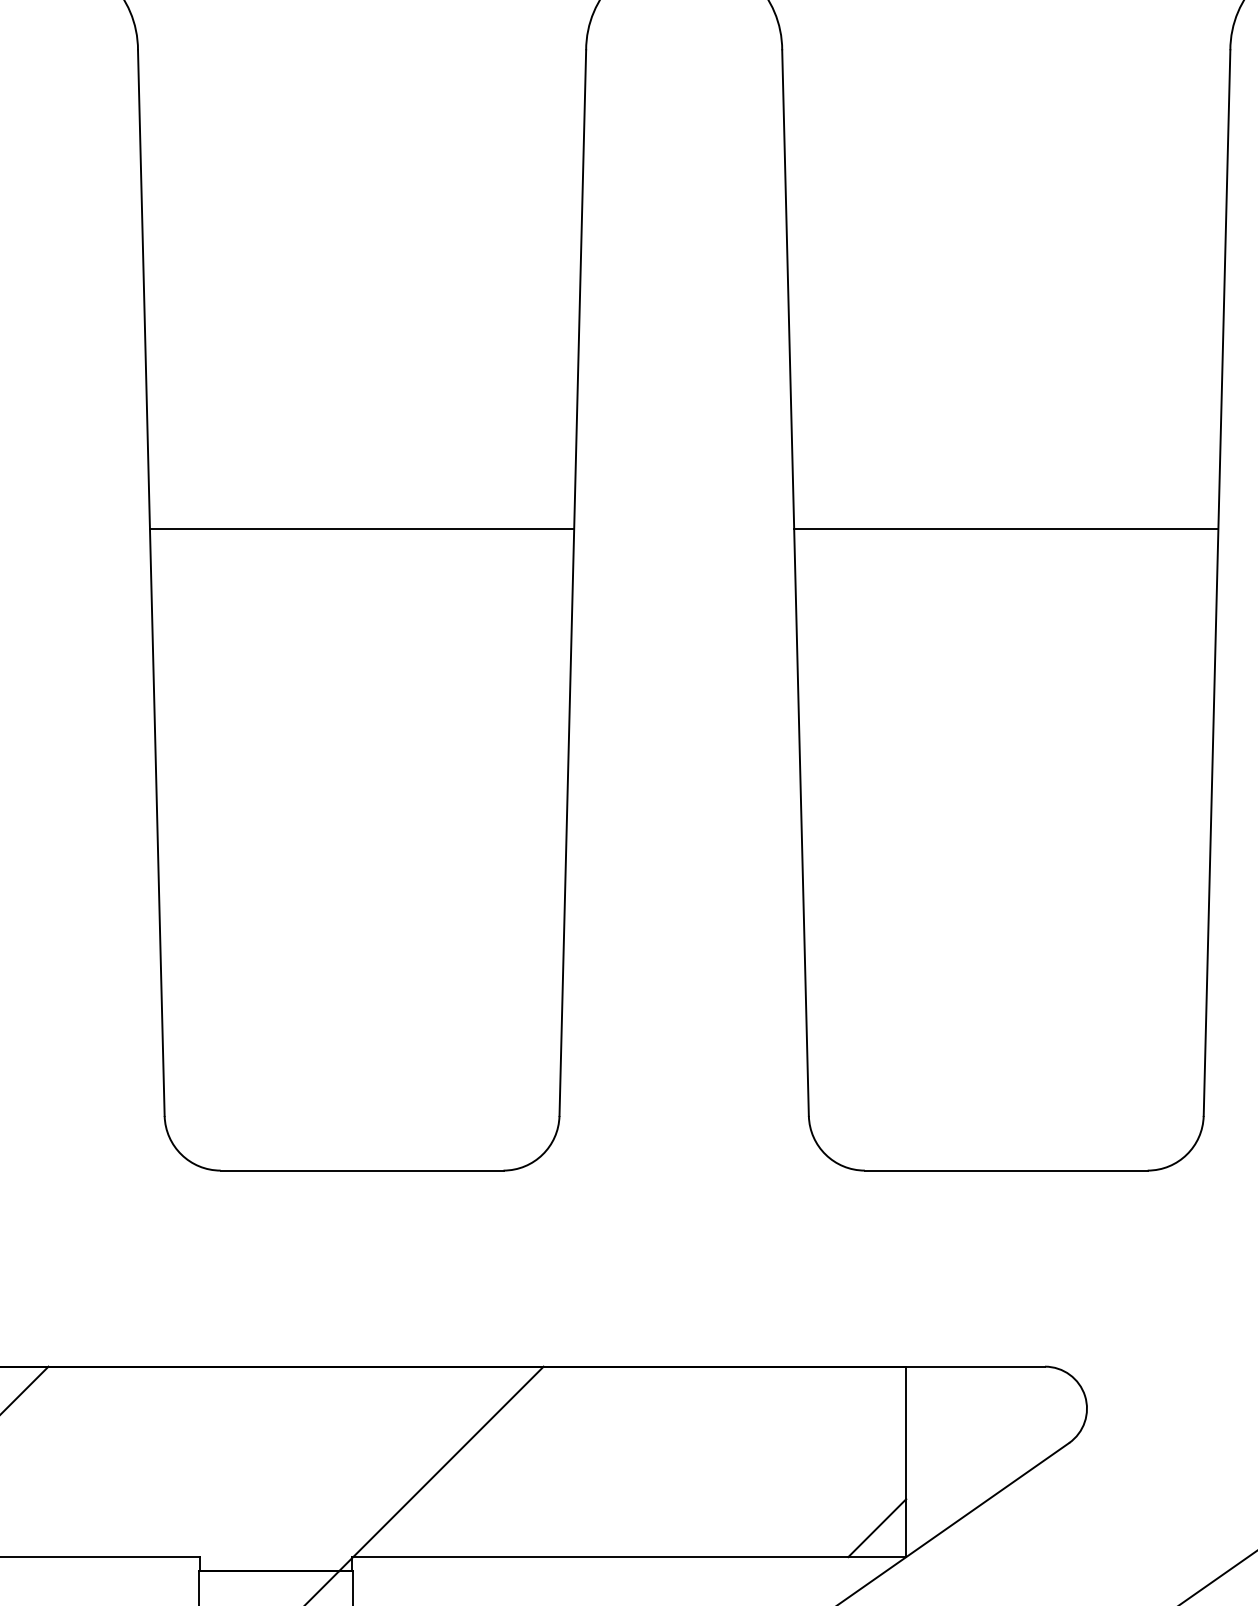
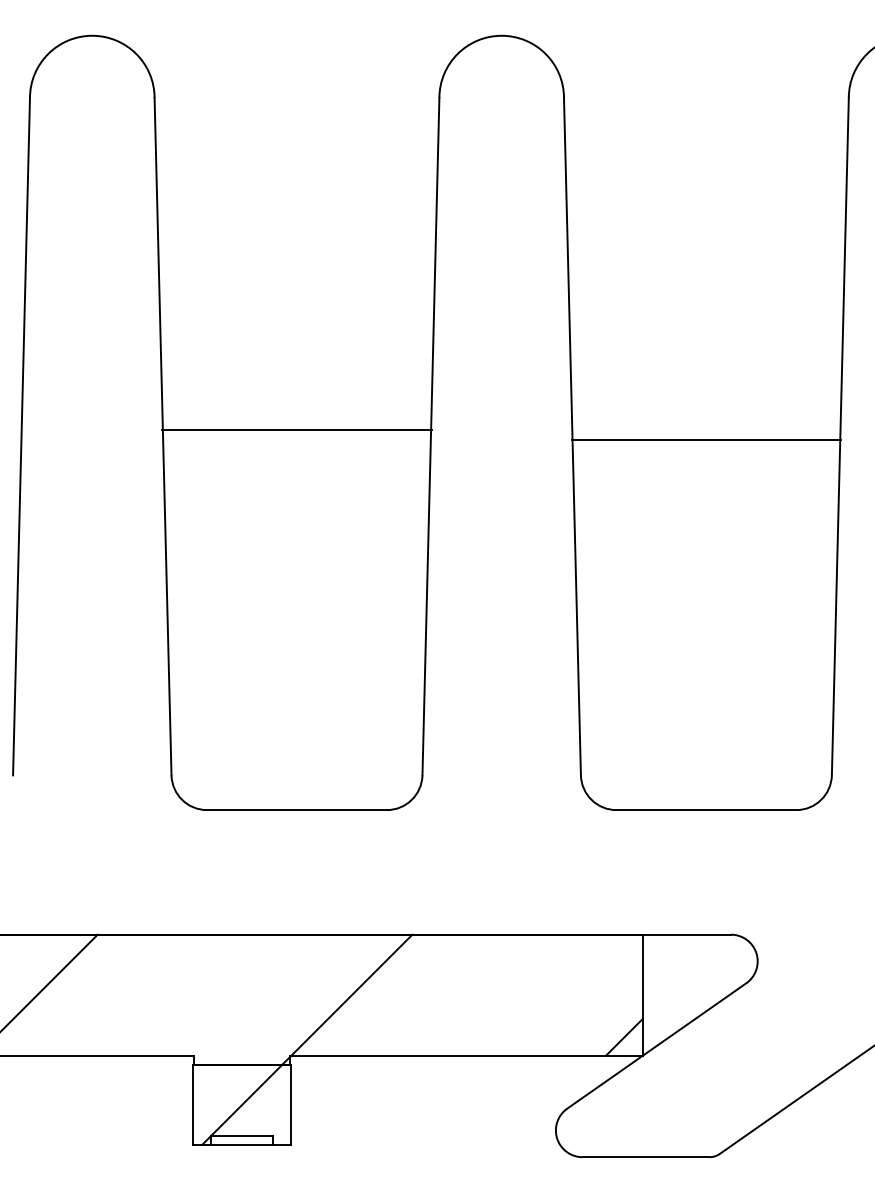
line: (361, 529) -> (296, 430), moved
line: (1006, 529) -> (706, 440), moved

